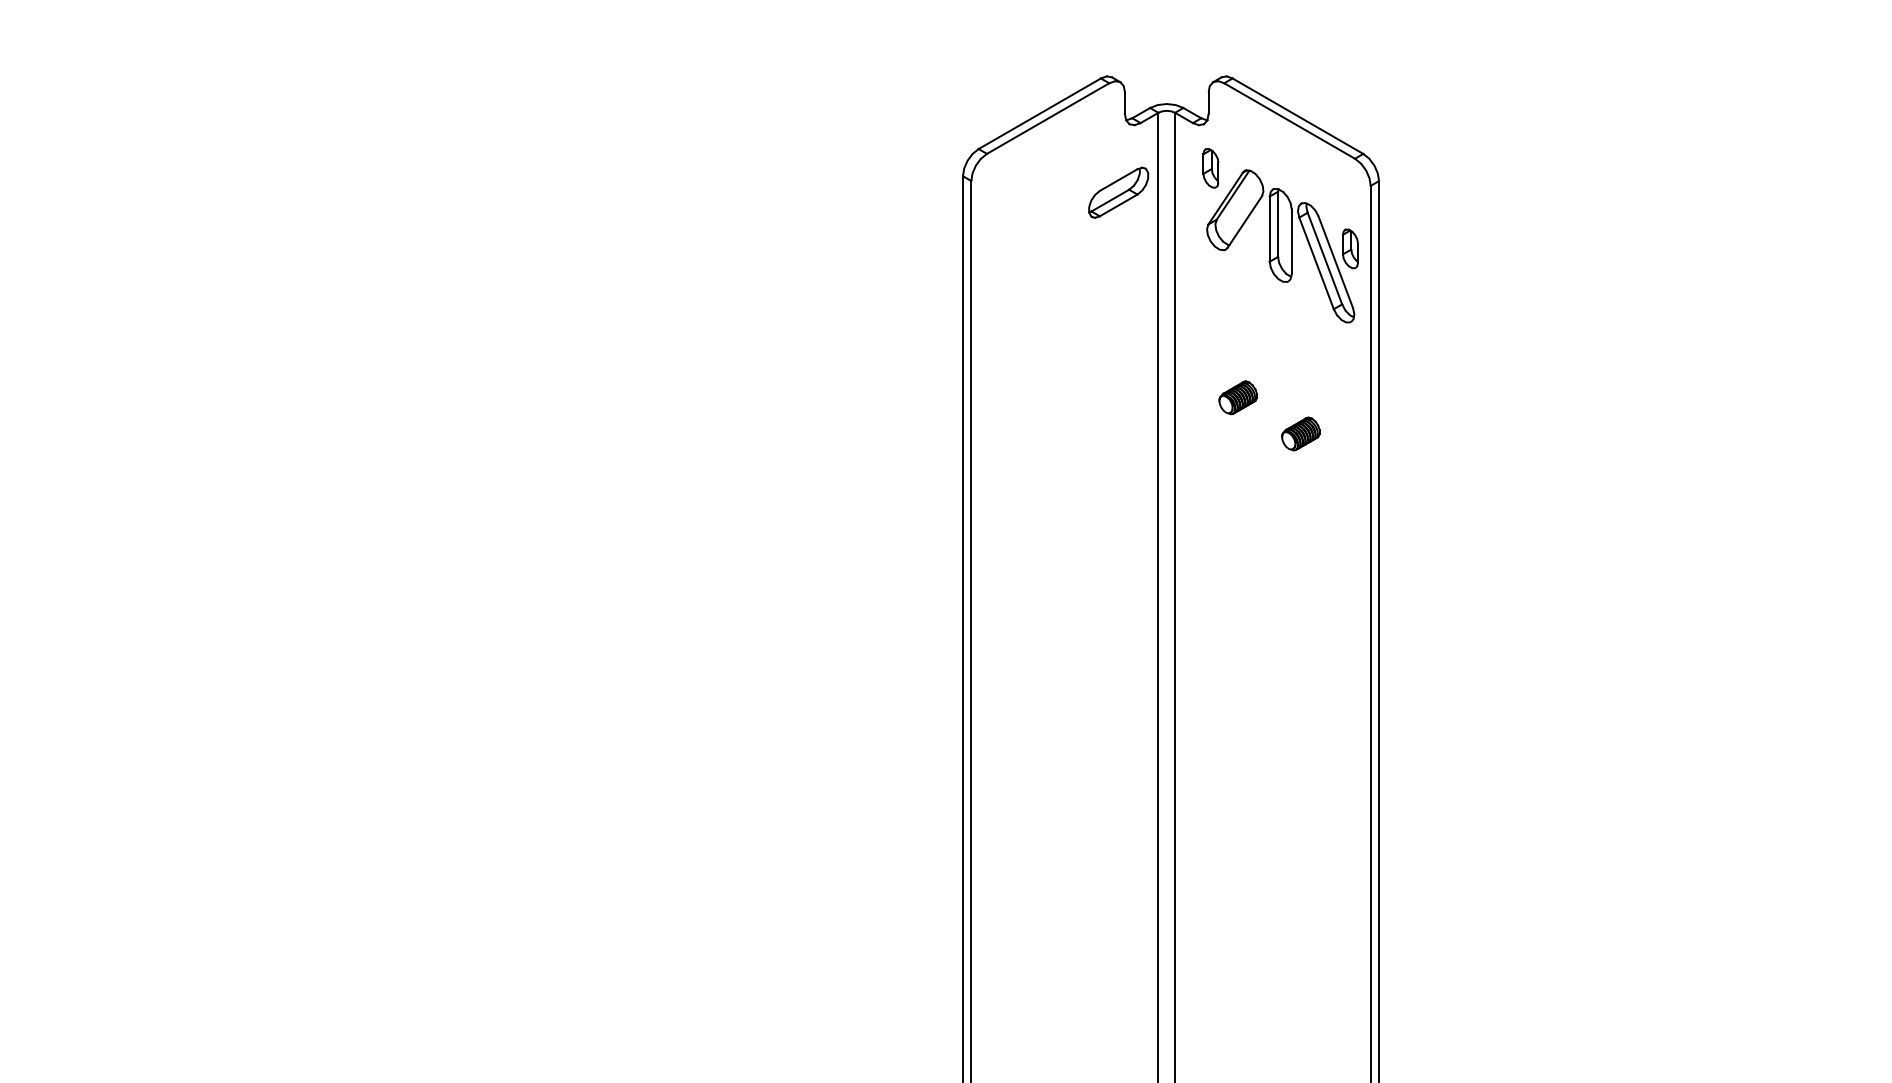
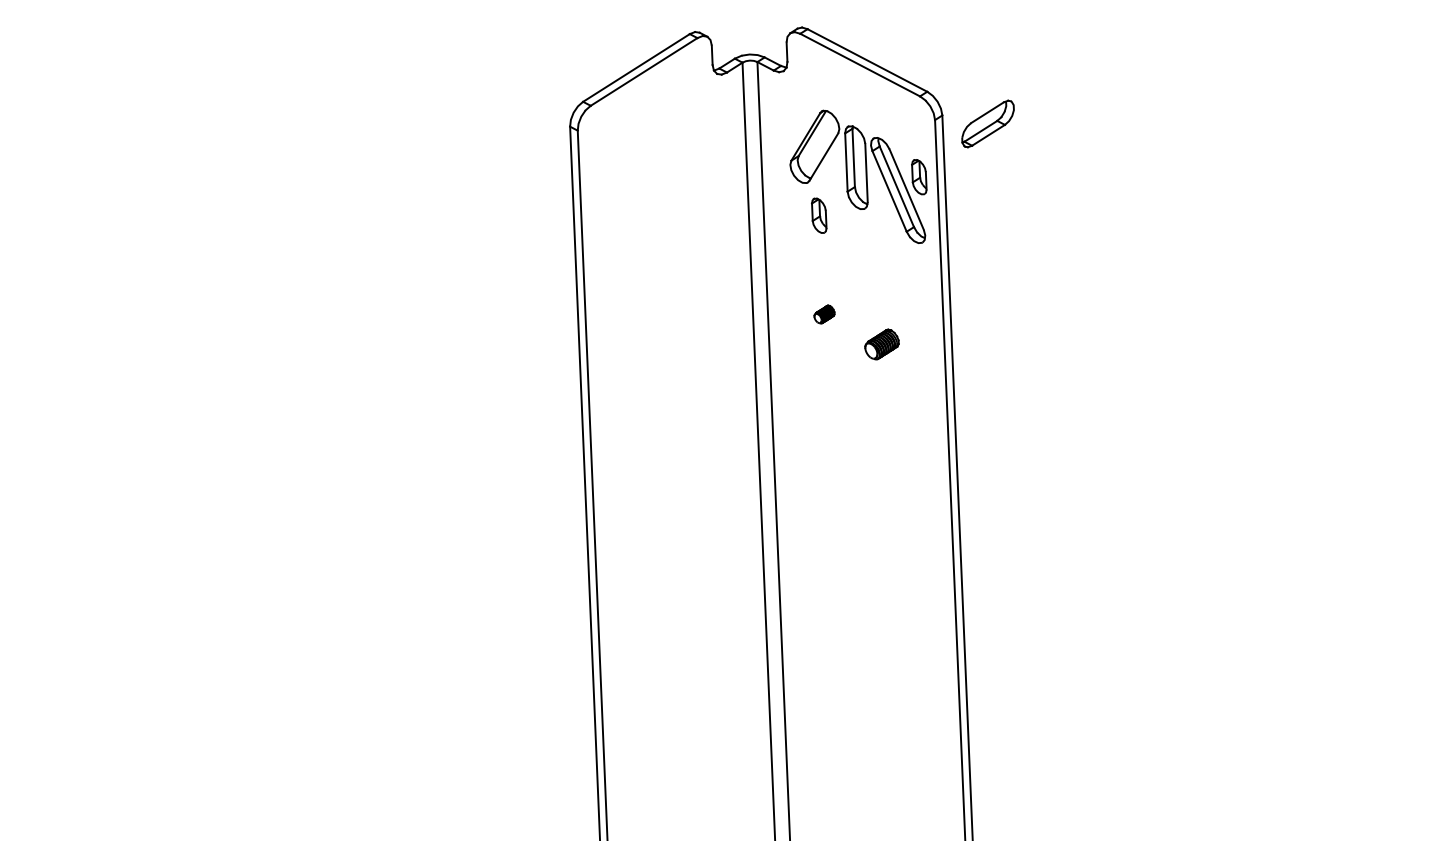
part: (1210, 168) -> (818, 215), moved
part: (1118, 192) -> (987, 123), moved
part: (1237, 397) -> (823, 314), size x0.6

